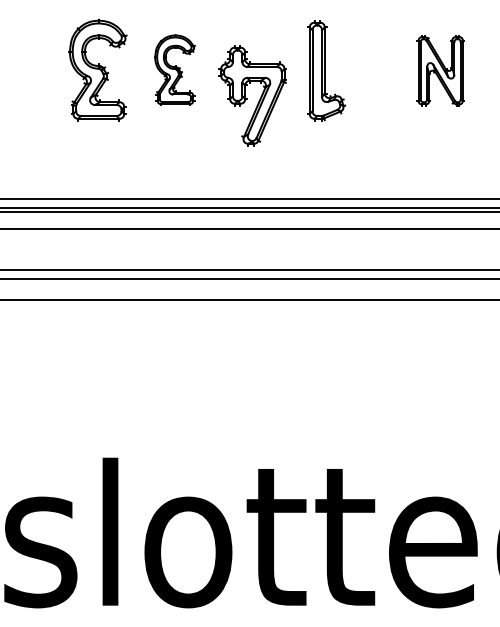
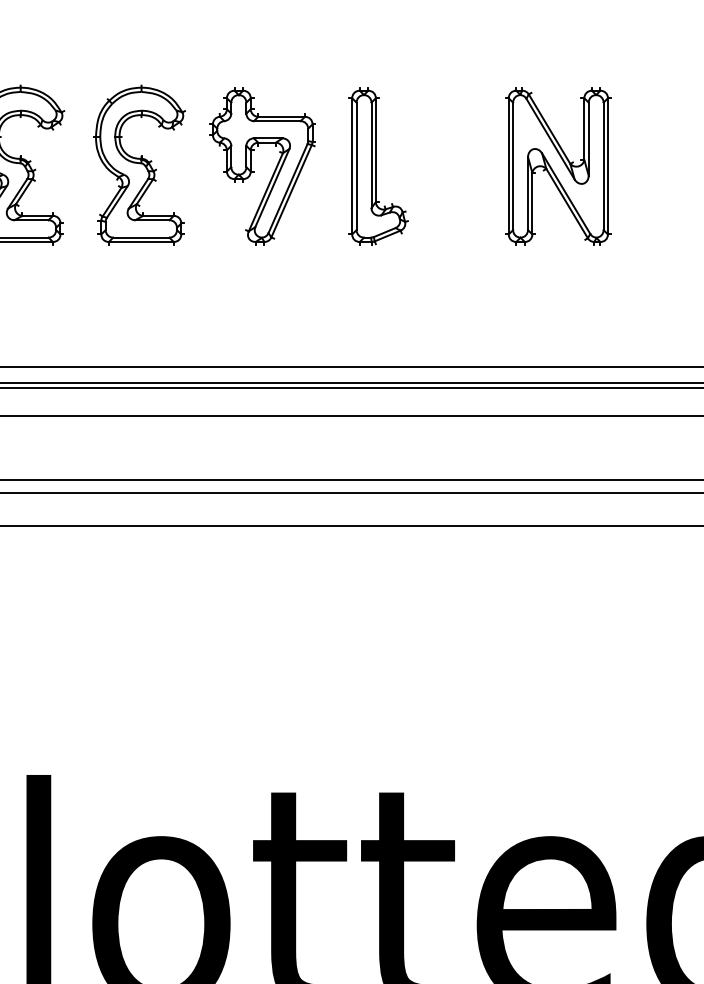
part: (174, 69) -> (139, 164), size x1.43
part: (440, 70) -> (557, 166), size x1.43
part: (252, 95) -> (262, 166), moved

